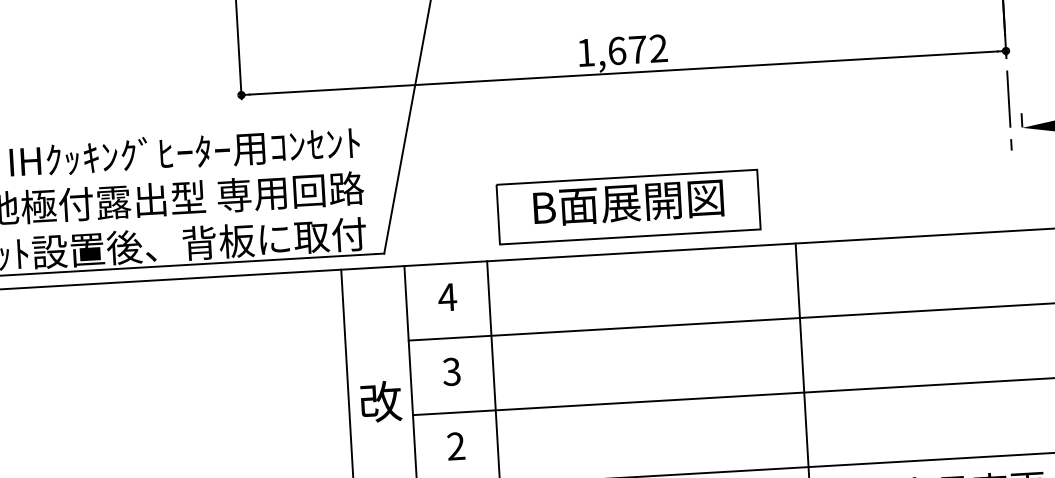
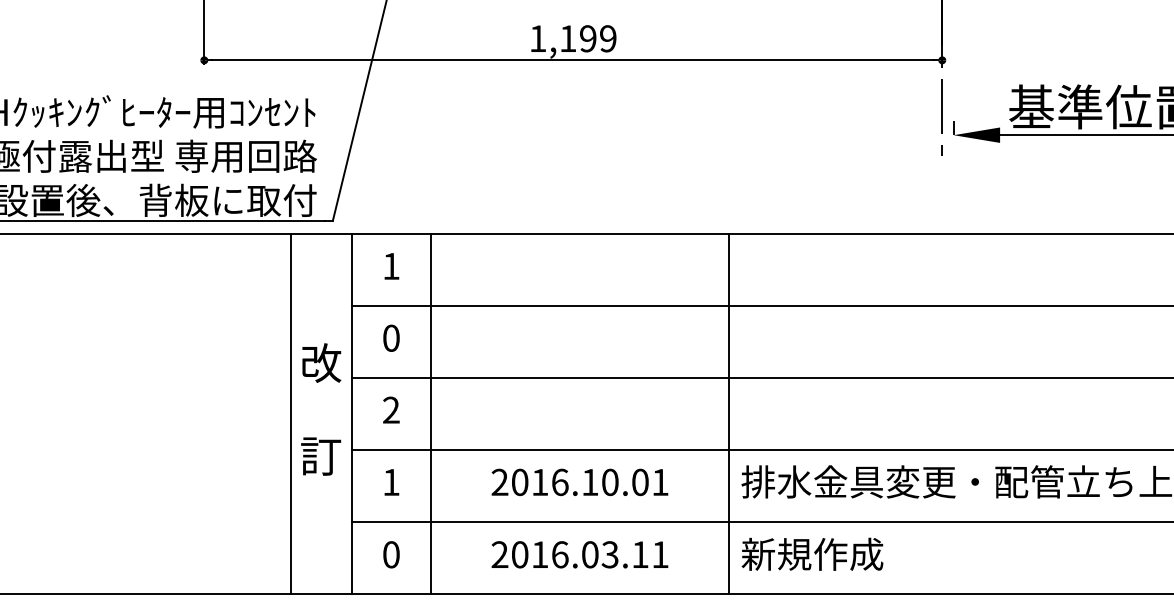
text: (638, 49) -> (588, 38), 1,672 -> 1,199
part: (628, 207) -> (570, 189), removed
text: (447, 297) -> (391, 266), 4 -> 1
text: (450, 371) -> (390, 337), 3 -> 0

